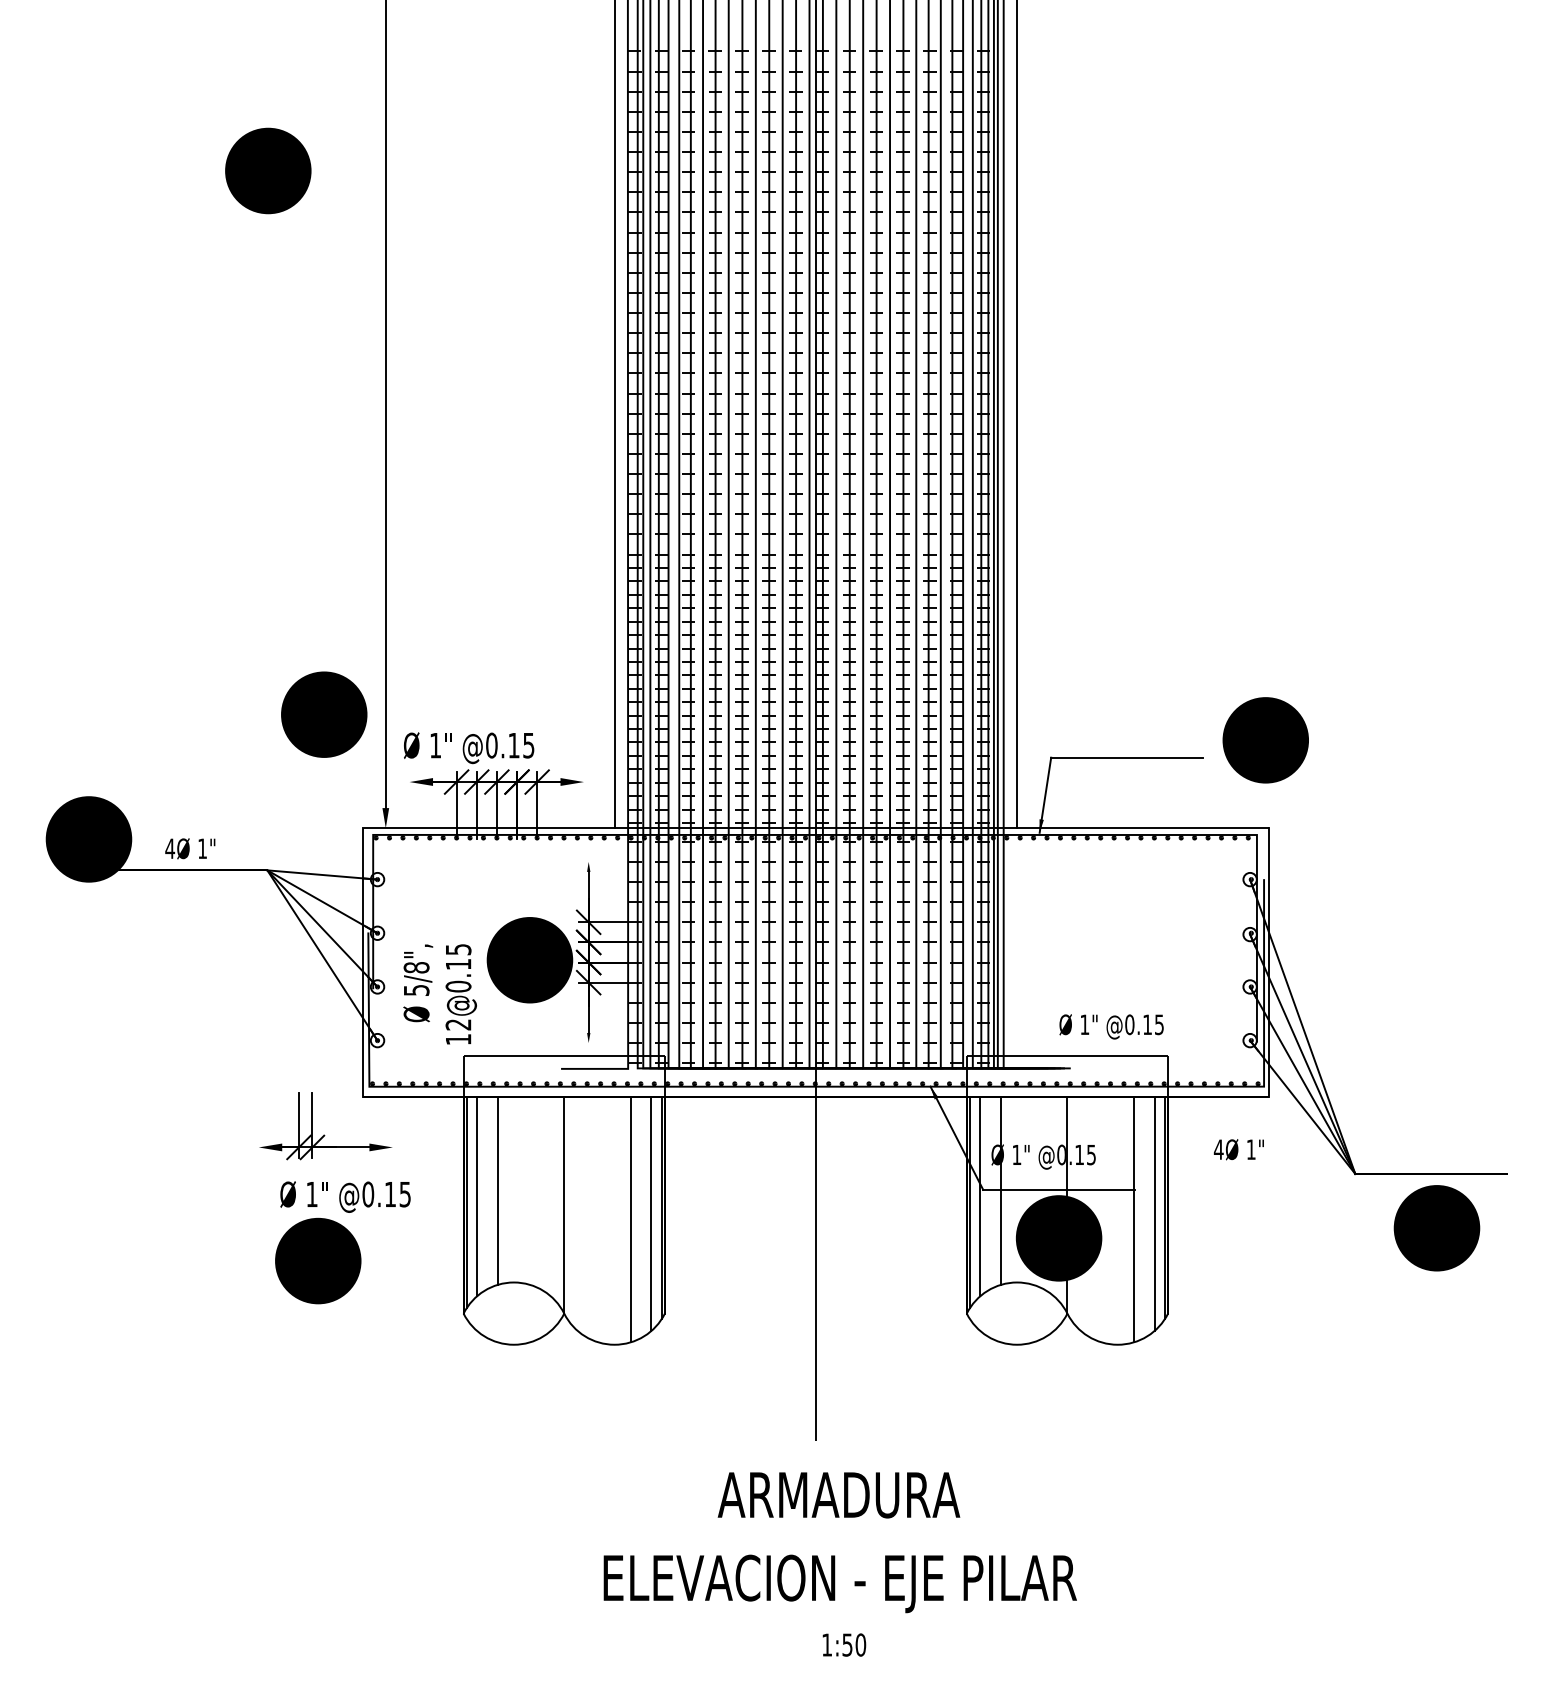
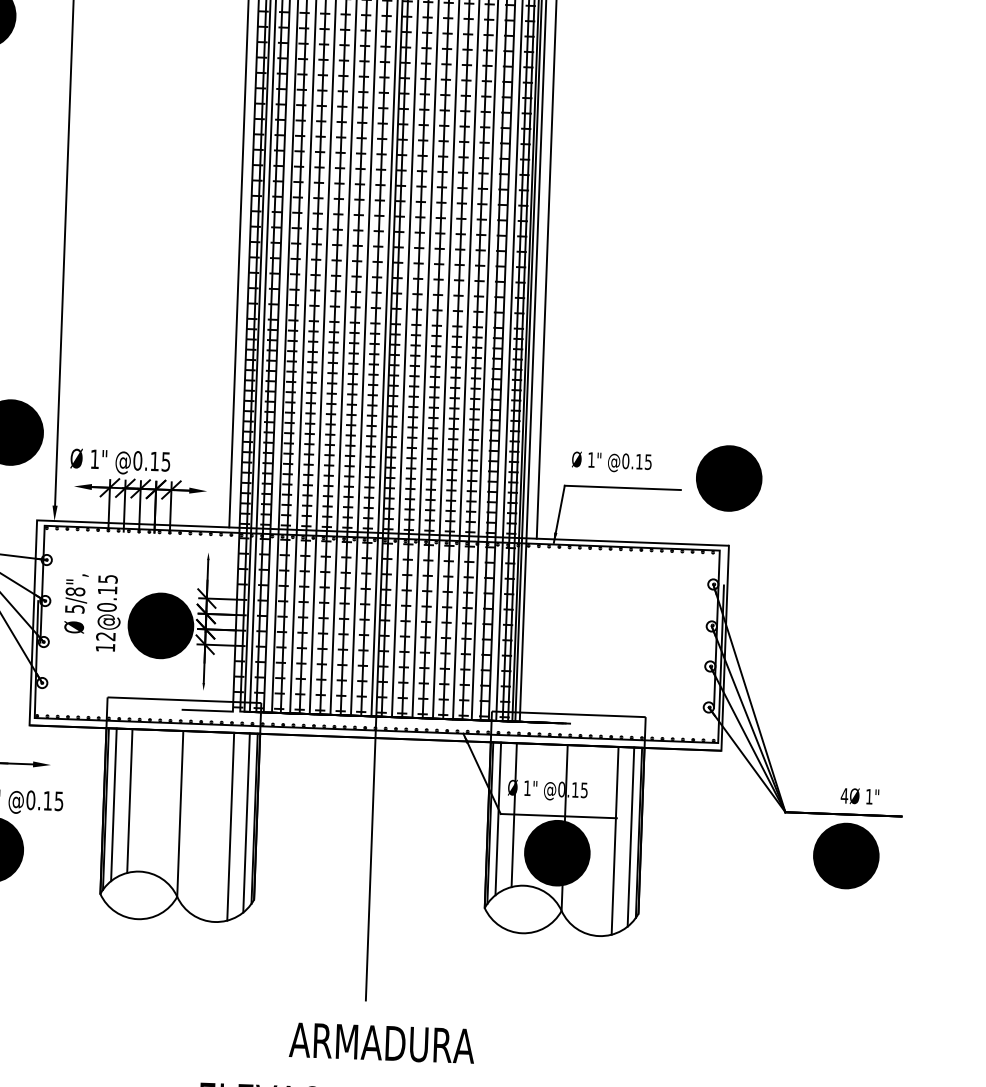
text: (439, 994) -> (92, 612), moved
text: (1111, 1026) -> (611, 462), moved
text: (1238, 1149) -> (859, 796), moved

